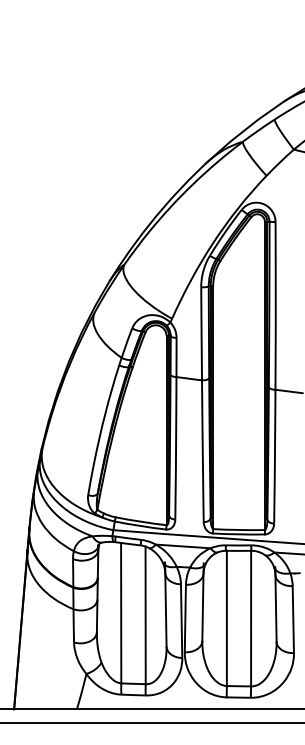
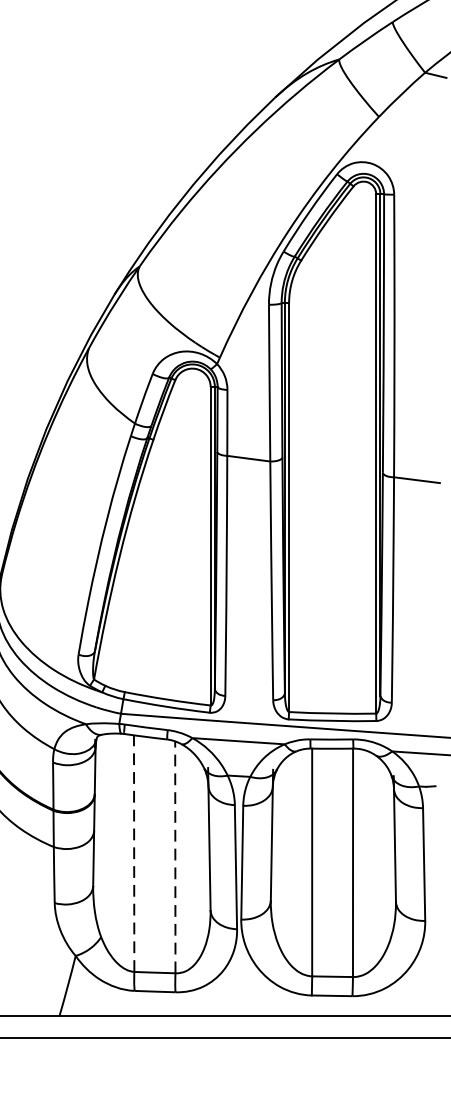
line: (121, 612) -> (134, 852), solid -> dashed
line: (145, 615) -> (175, 857), solid -> dashed

